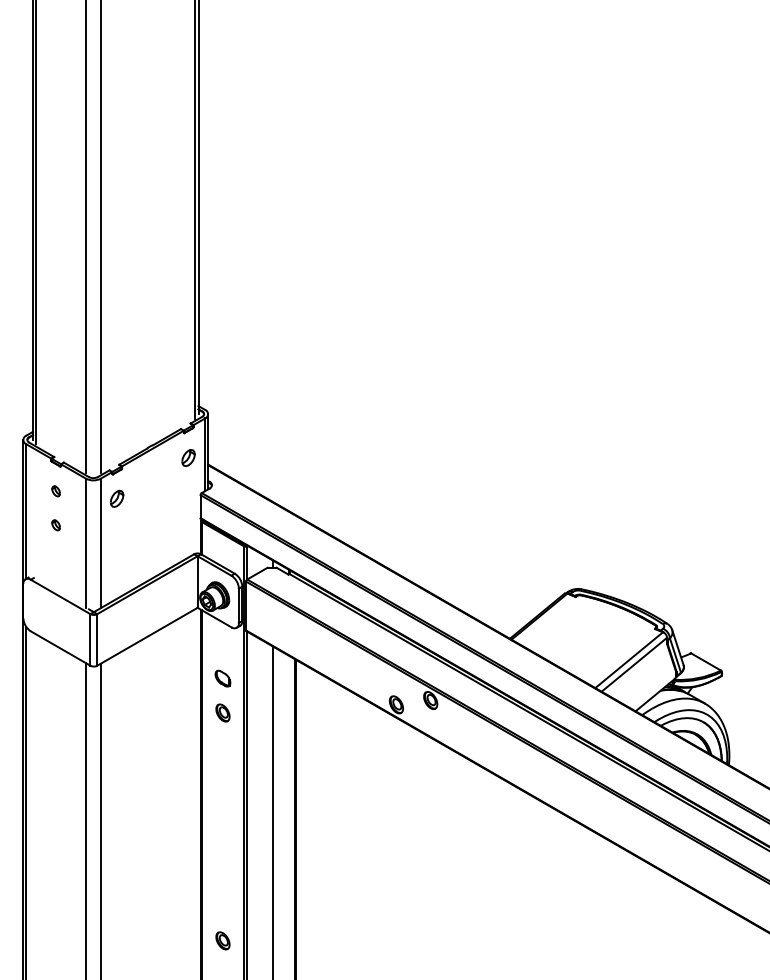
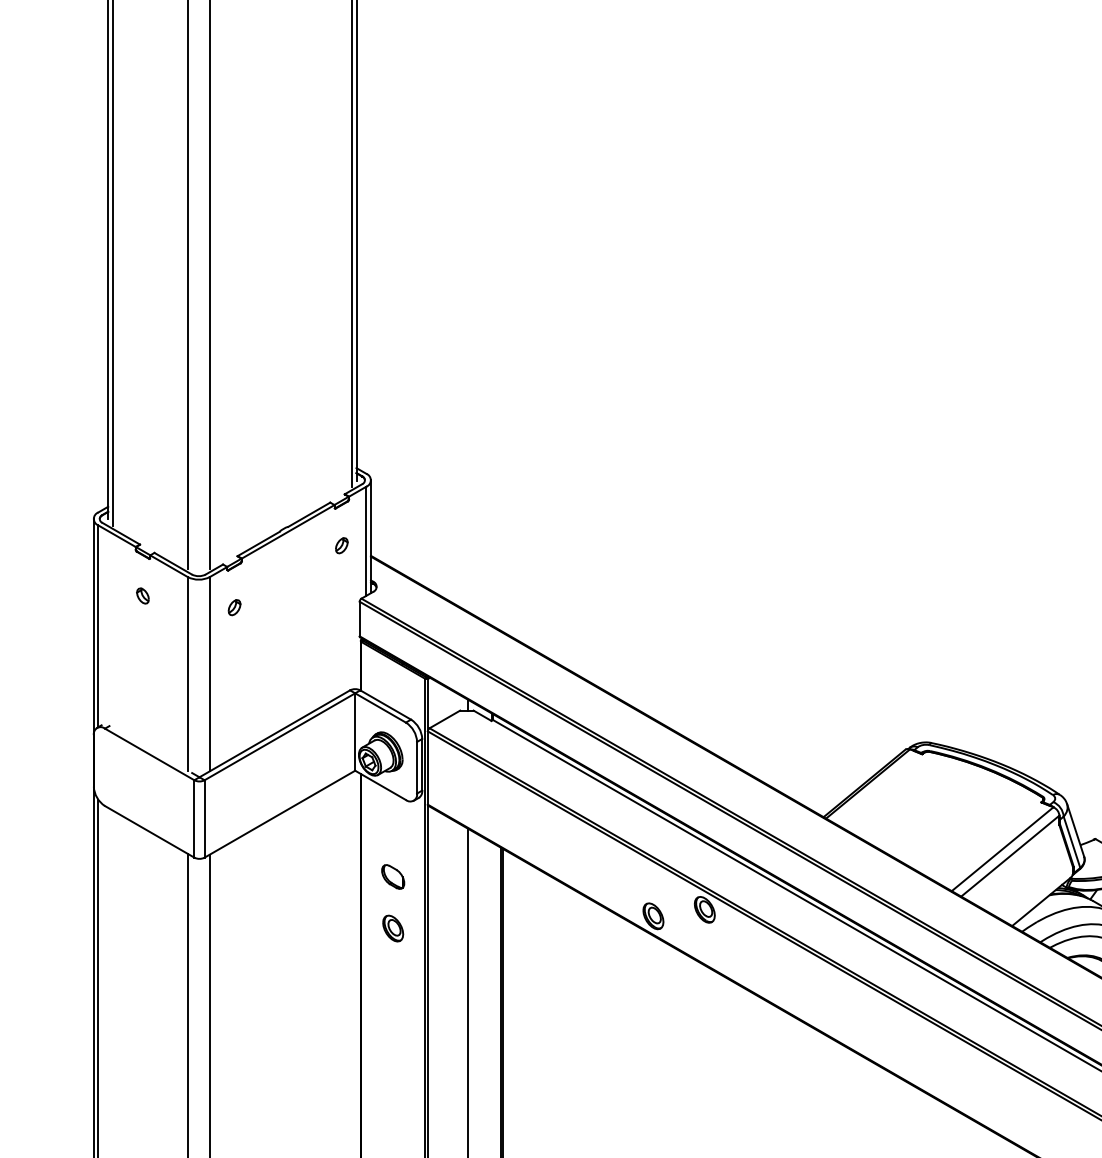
part: (188, 457) -> (341, 545), size x0.62
part: (117, 499) -> (234, 608), size x0.62
part: (55, 525) -> (141, 647), removed

